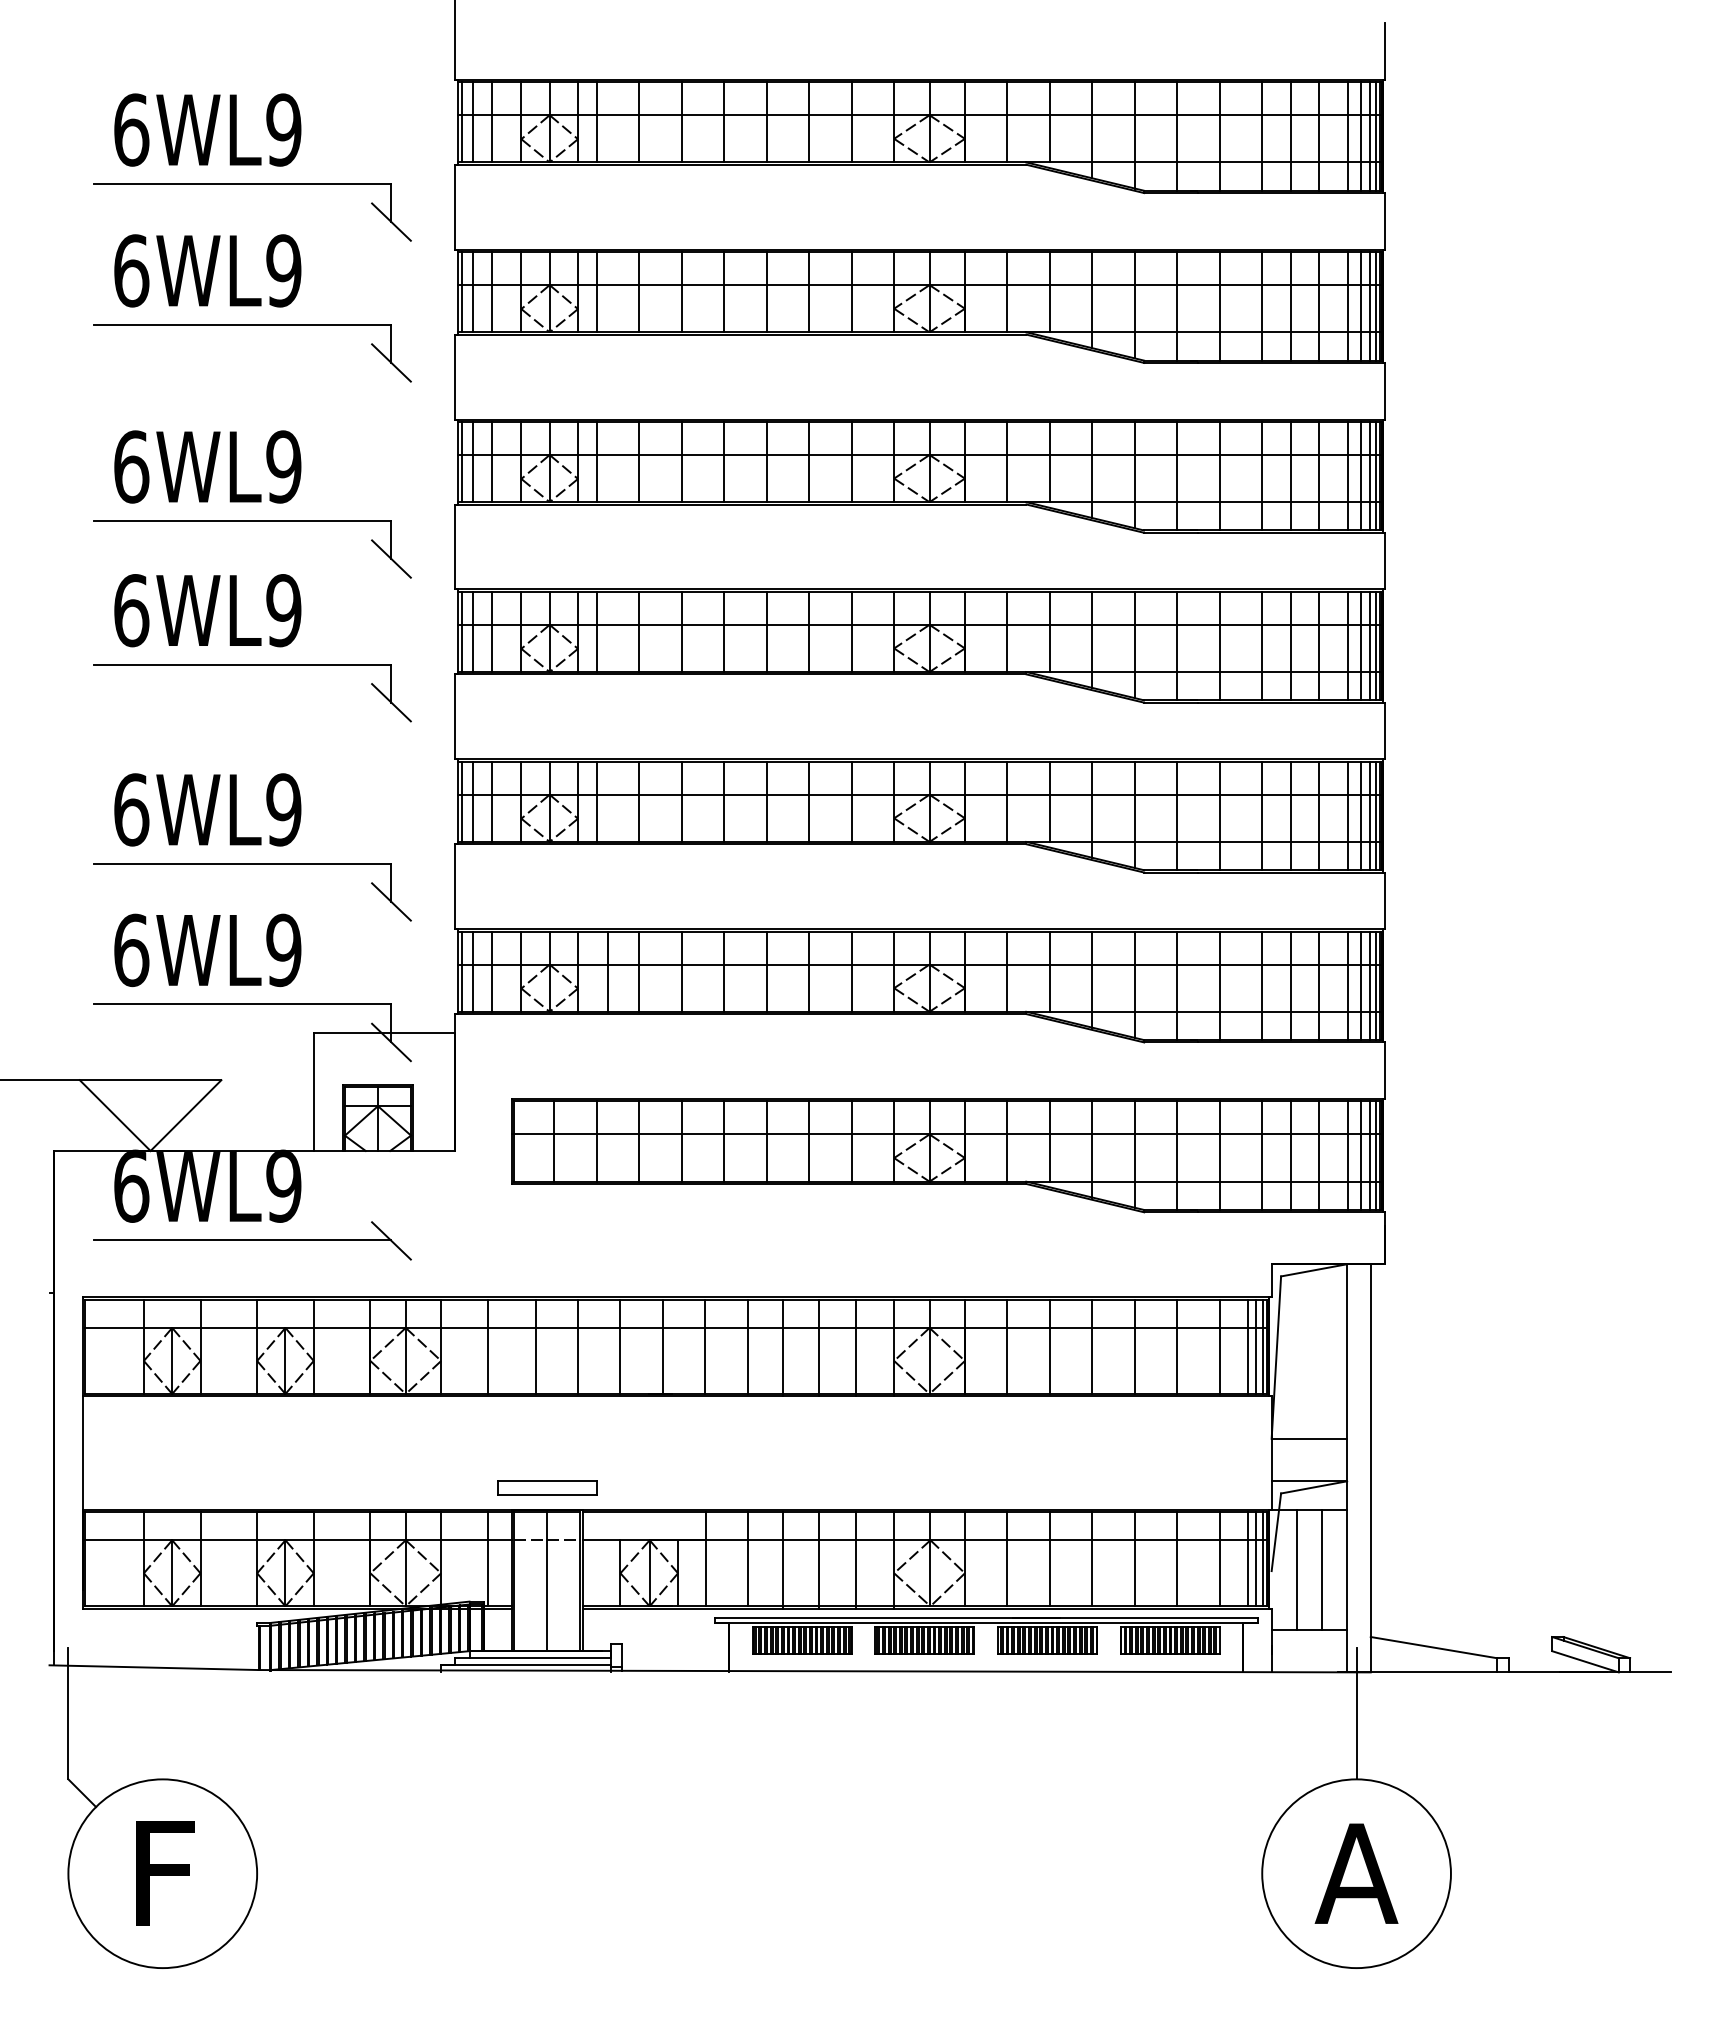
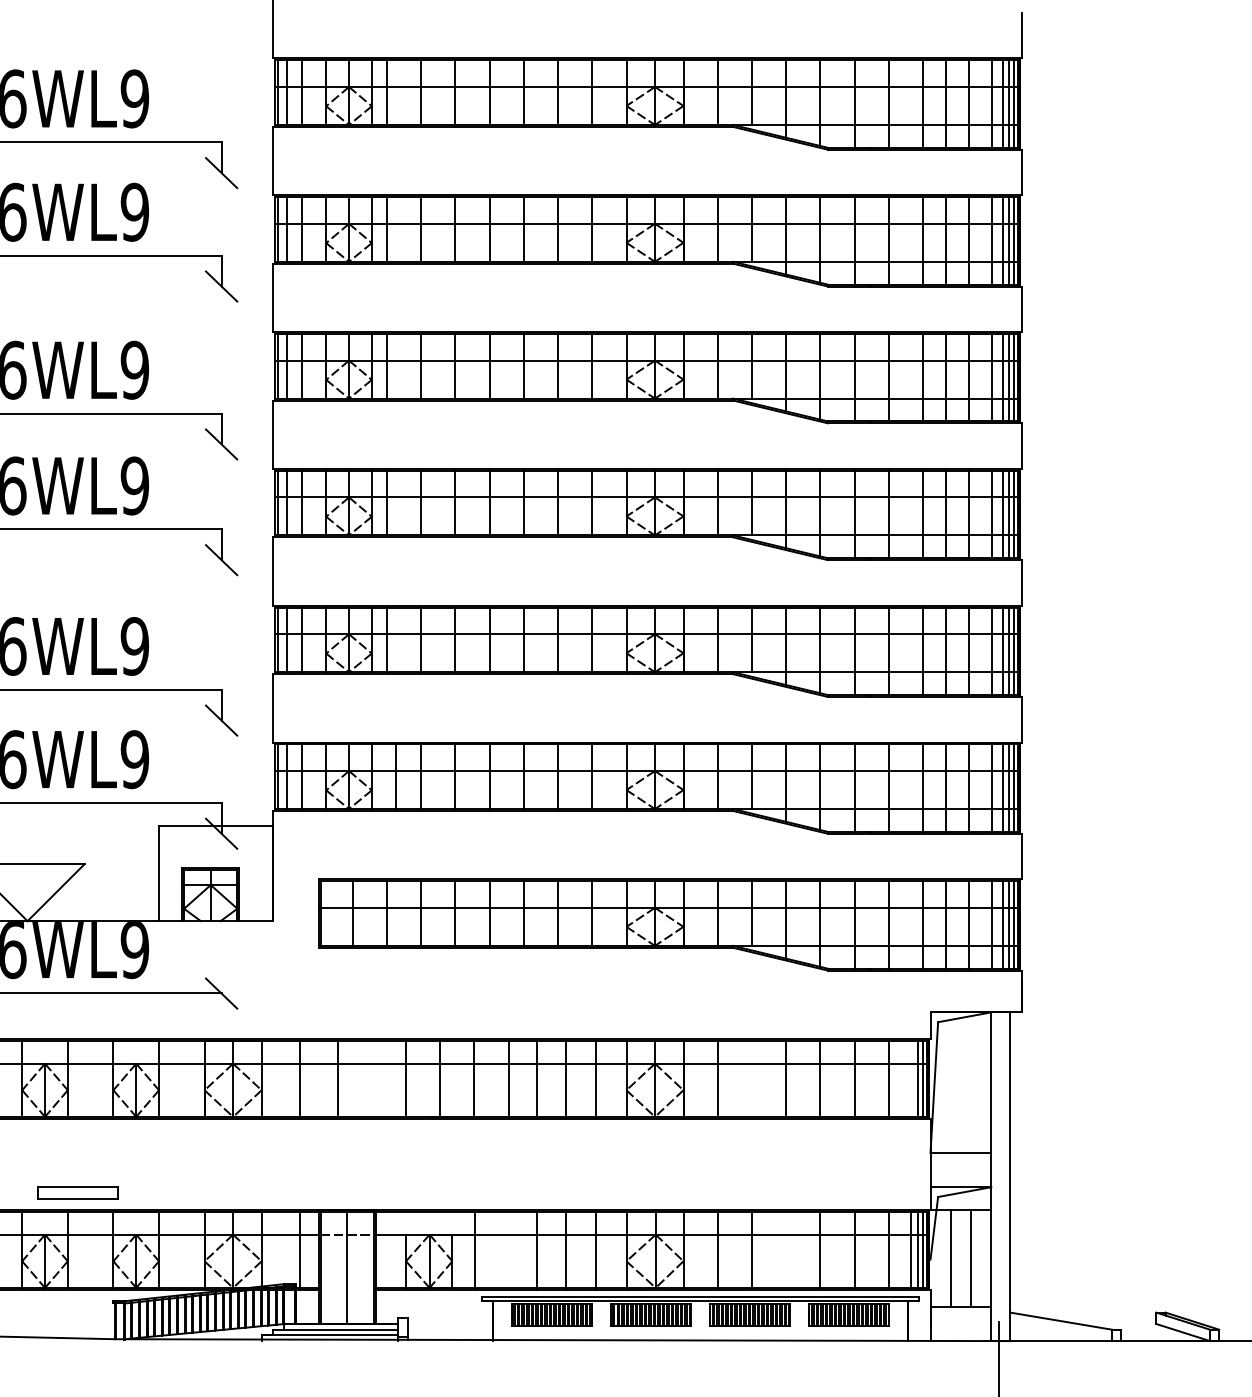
line: (578, 1346) -> (372, 1078), removed
line: (1049, 1346) -> (751, 1078), removed
line: (1247, 1346) -> (911, 1078), removed
part: (547, 1487) -> (78, 1192), moved
line: (747, 1558) -> (508, 1249), removed
line: (1092, 1558) -> (786, 1249), removed

